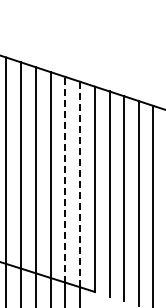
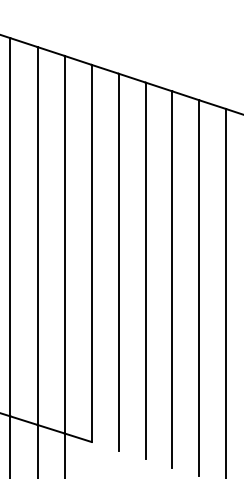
line: (65, 179) -> (37, 235), dashed -> solid
line: (80, 184) -> (65, 244), dashed -> solid

